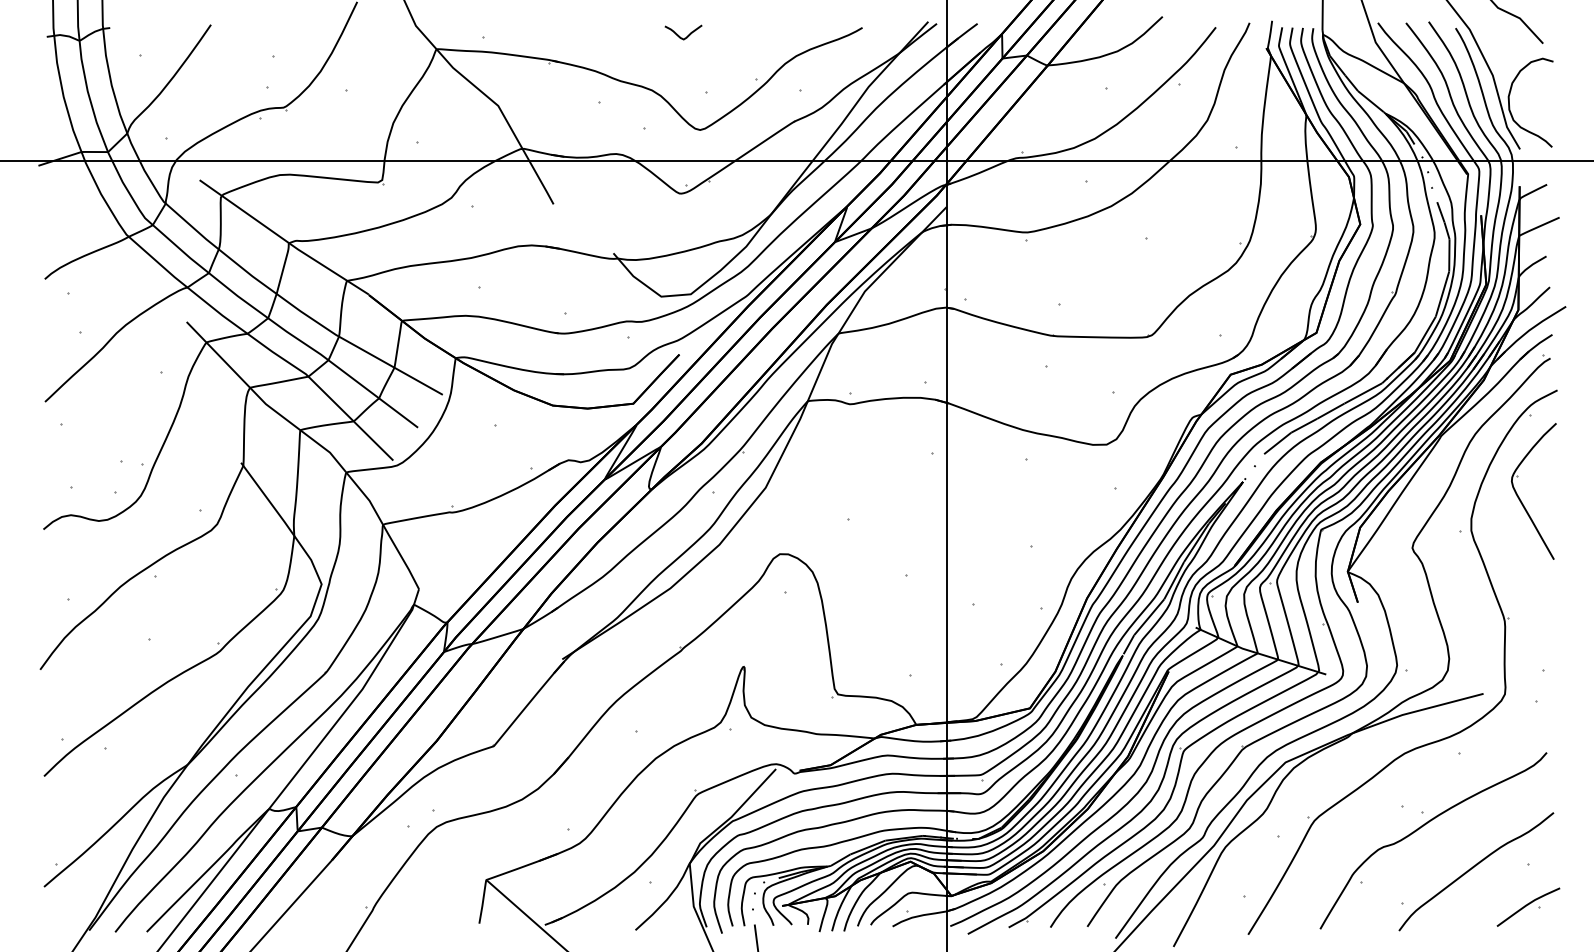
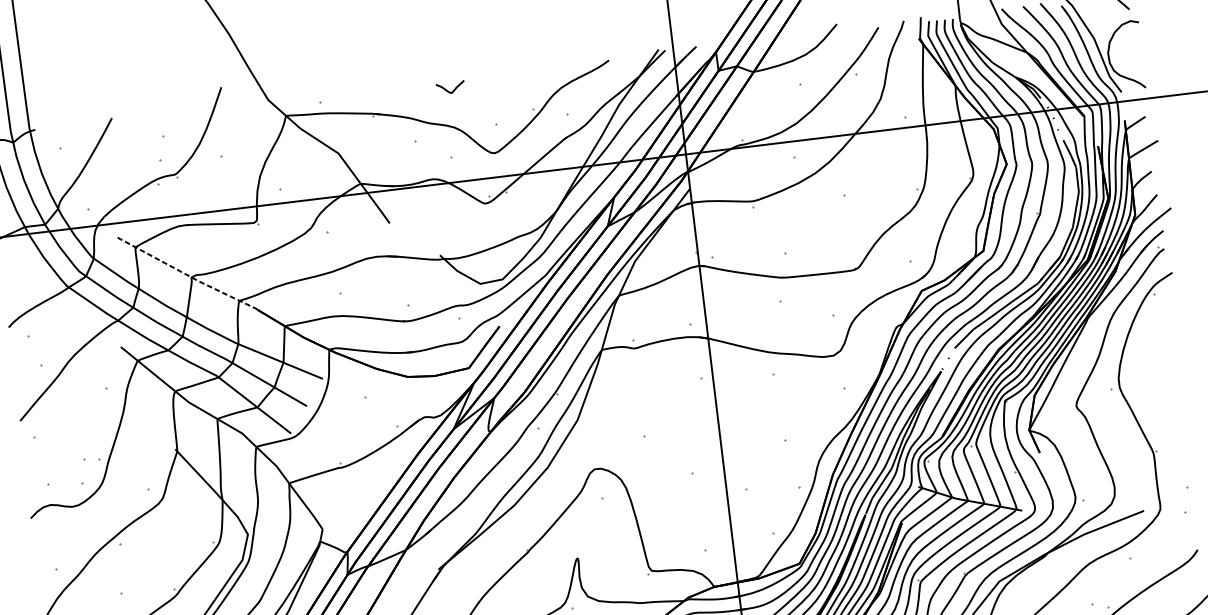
curve: (679, 35) -> (447, 90), moved
line: (283, 239) -> (187, 275), solid -> dashed
part: (1520, 498) -> (1154, 358), removed

